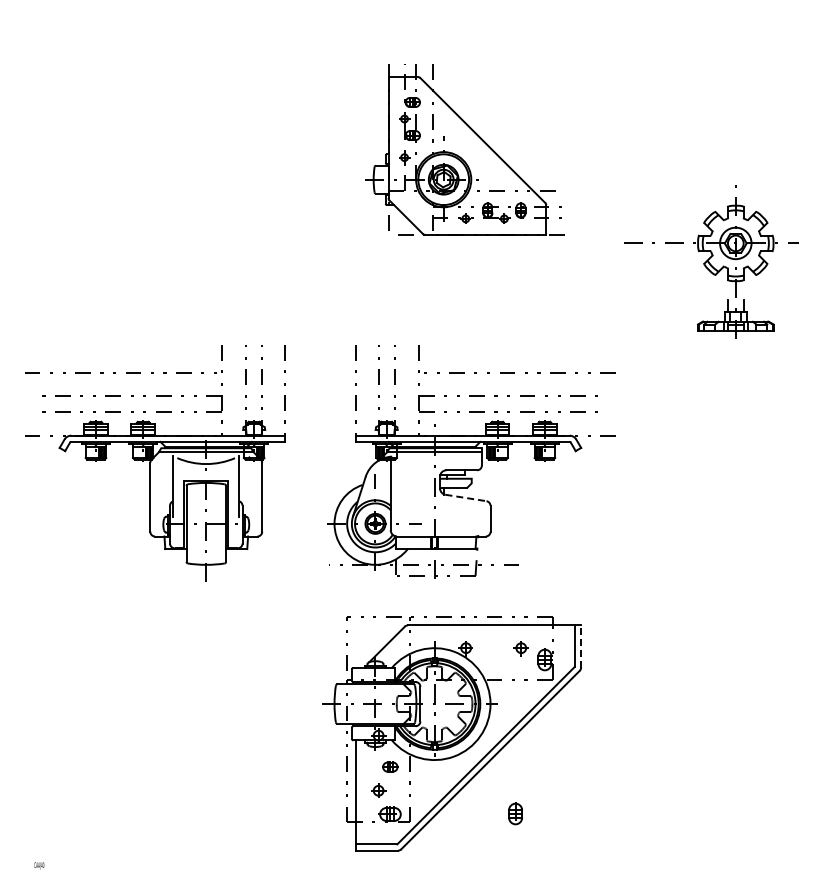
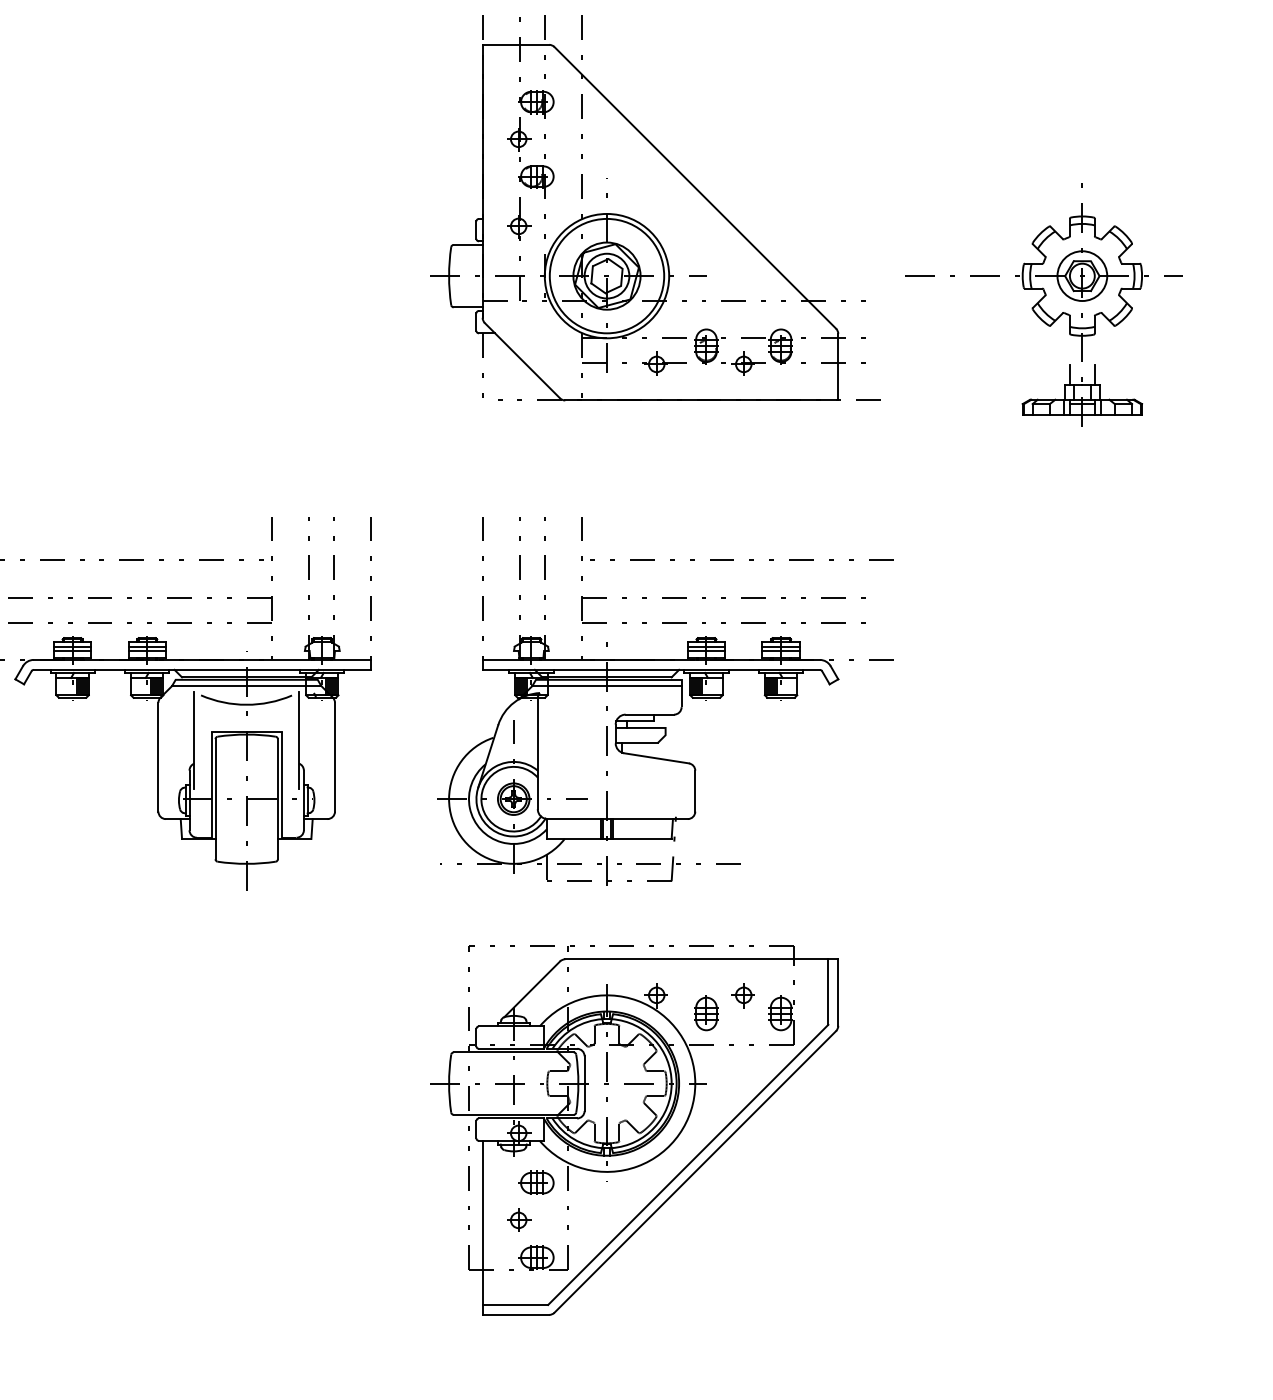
part: (464, 149) -> (654, 208), size x1.43
part: (711, 261) -> (1043, 304), moved
line: (465, 497) -> (655, 757), dashed -> solid
line: (581, 645) -> (838, 991), dashed -> solid
part: (389, 766) -> (535, 1182), size x1.43
part: (515, 813) -> (706, 1013), moved

